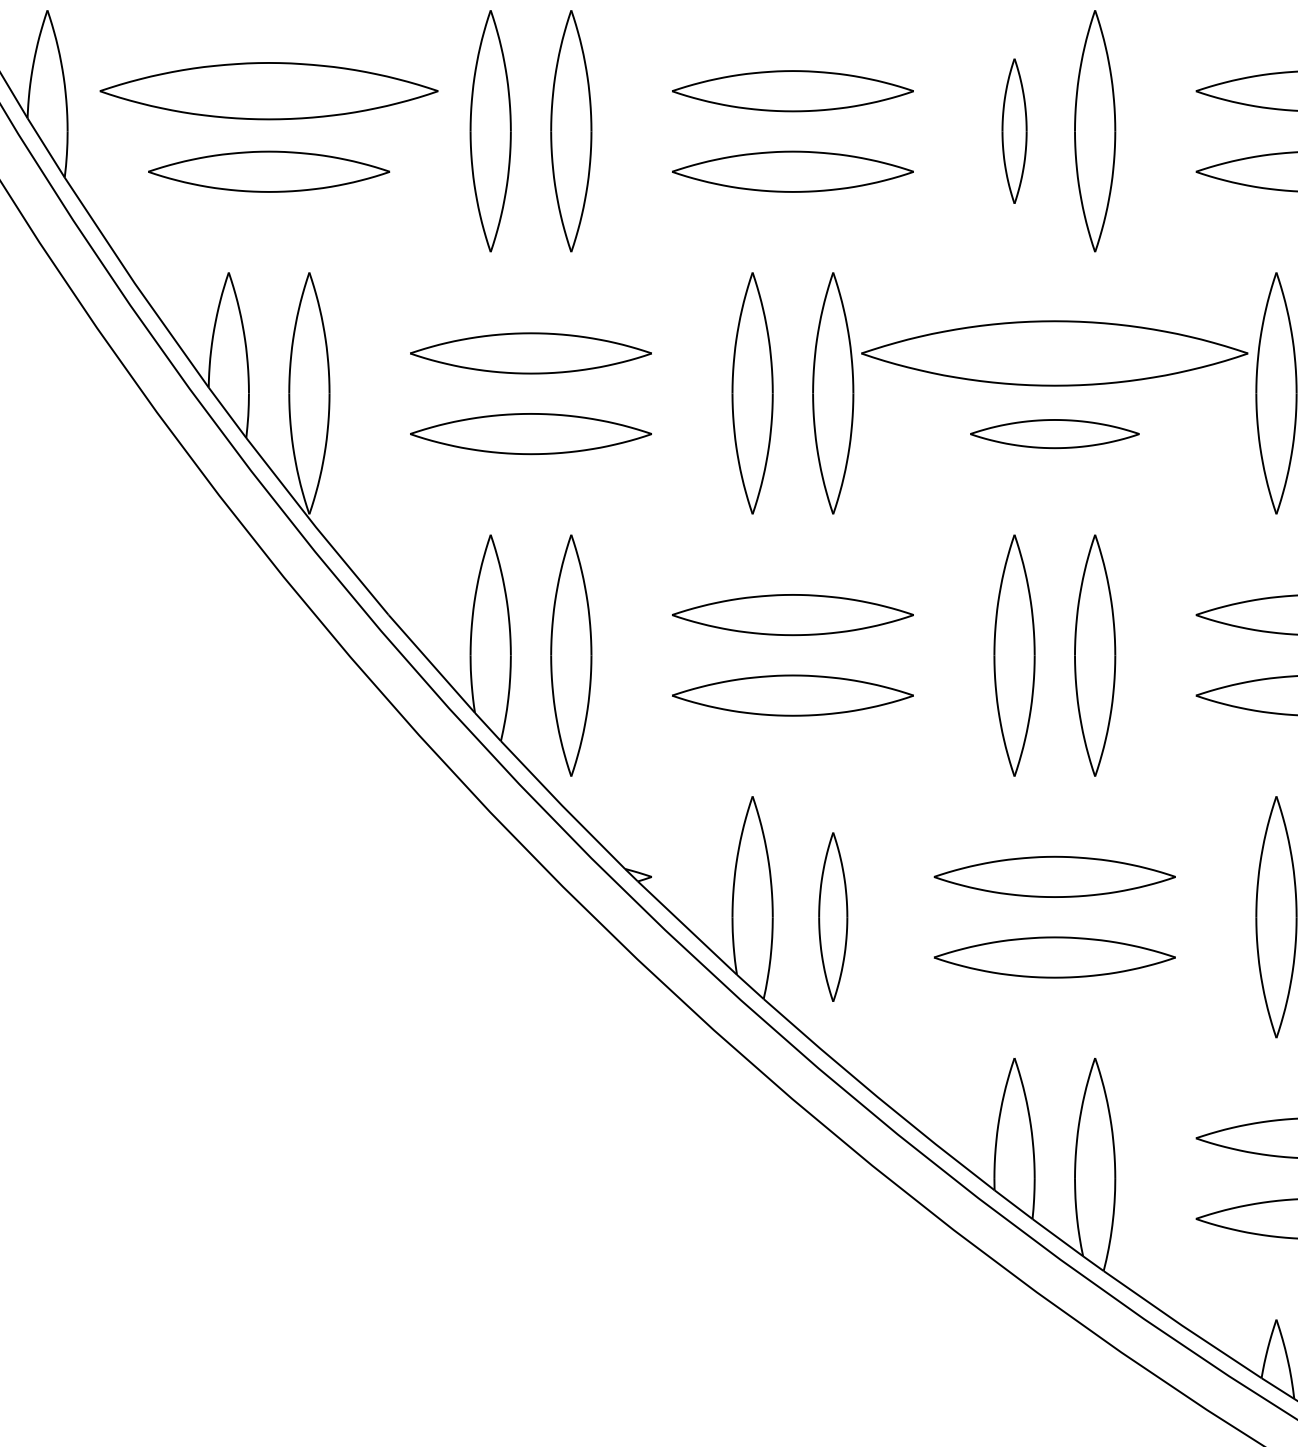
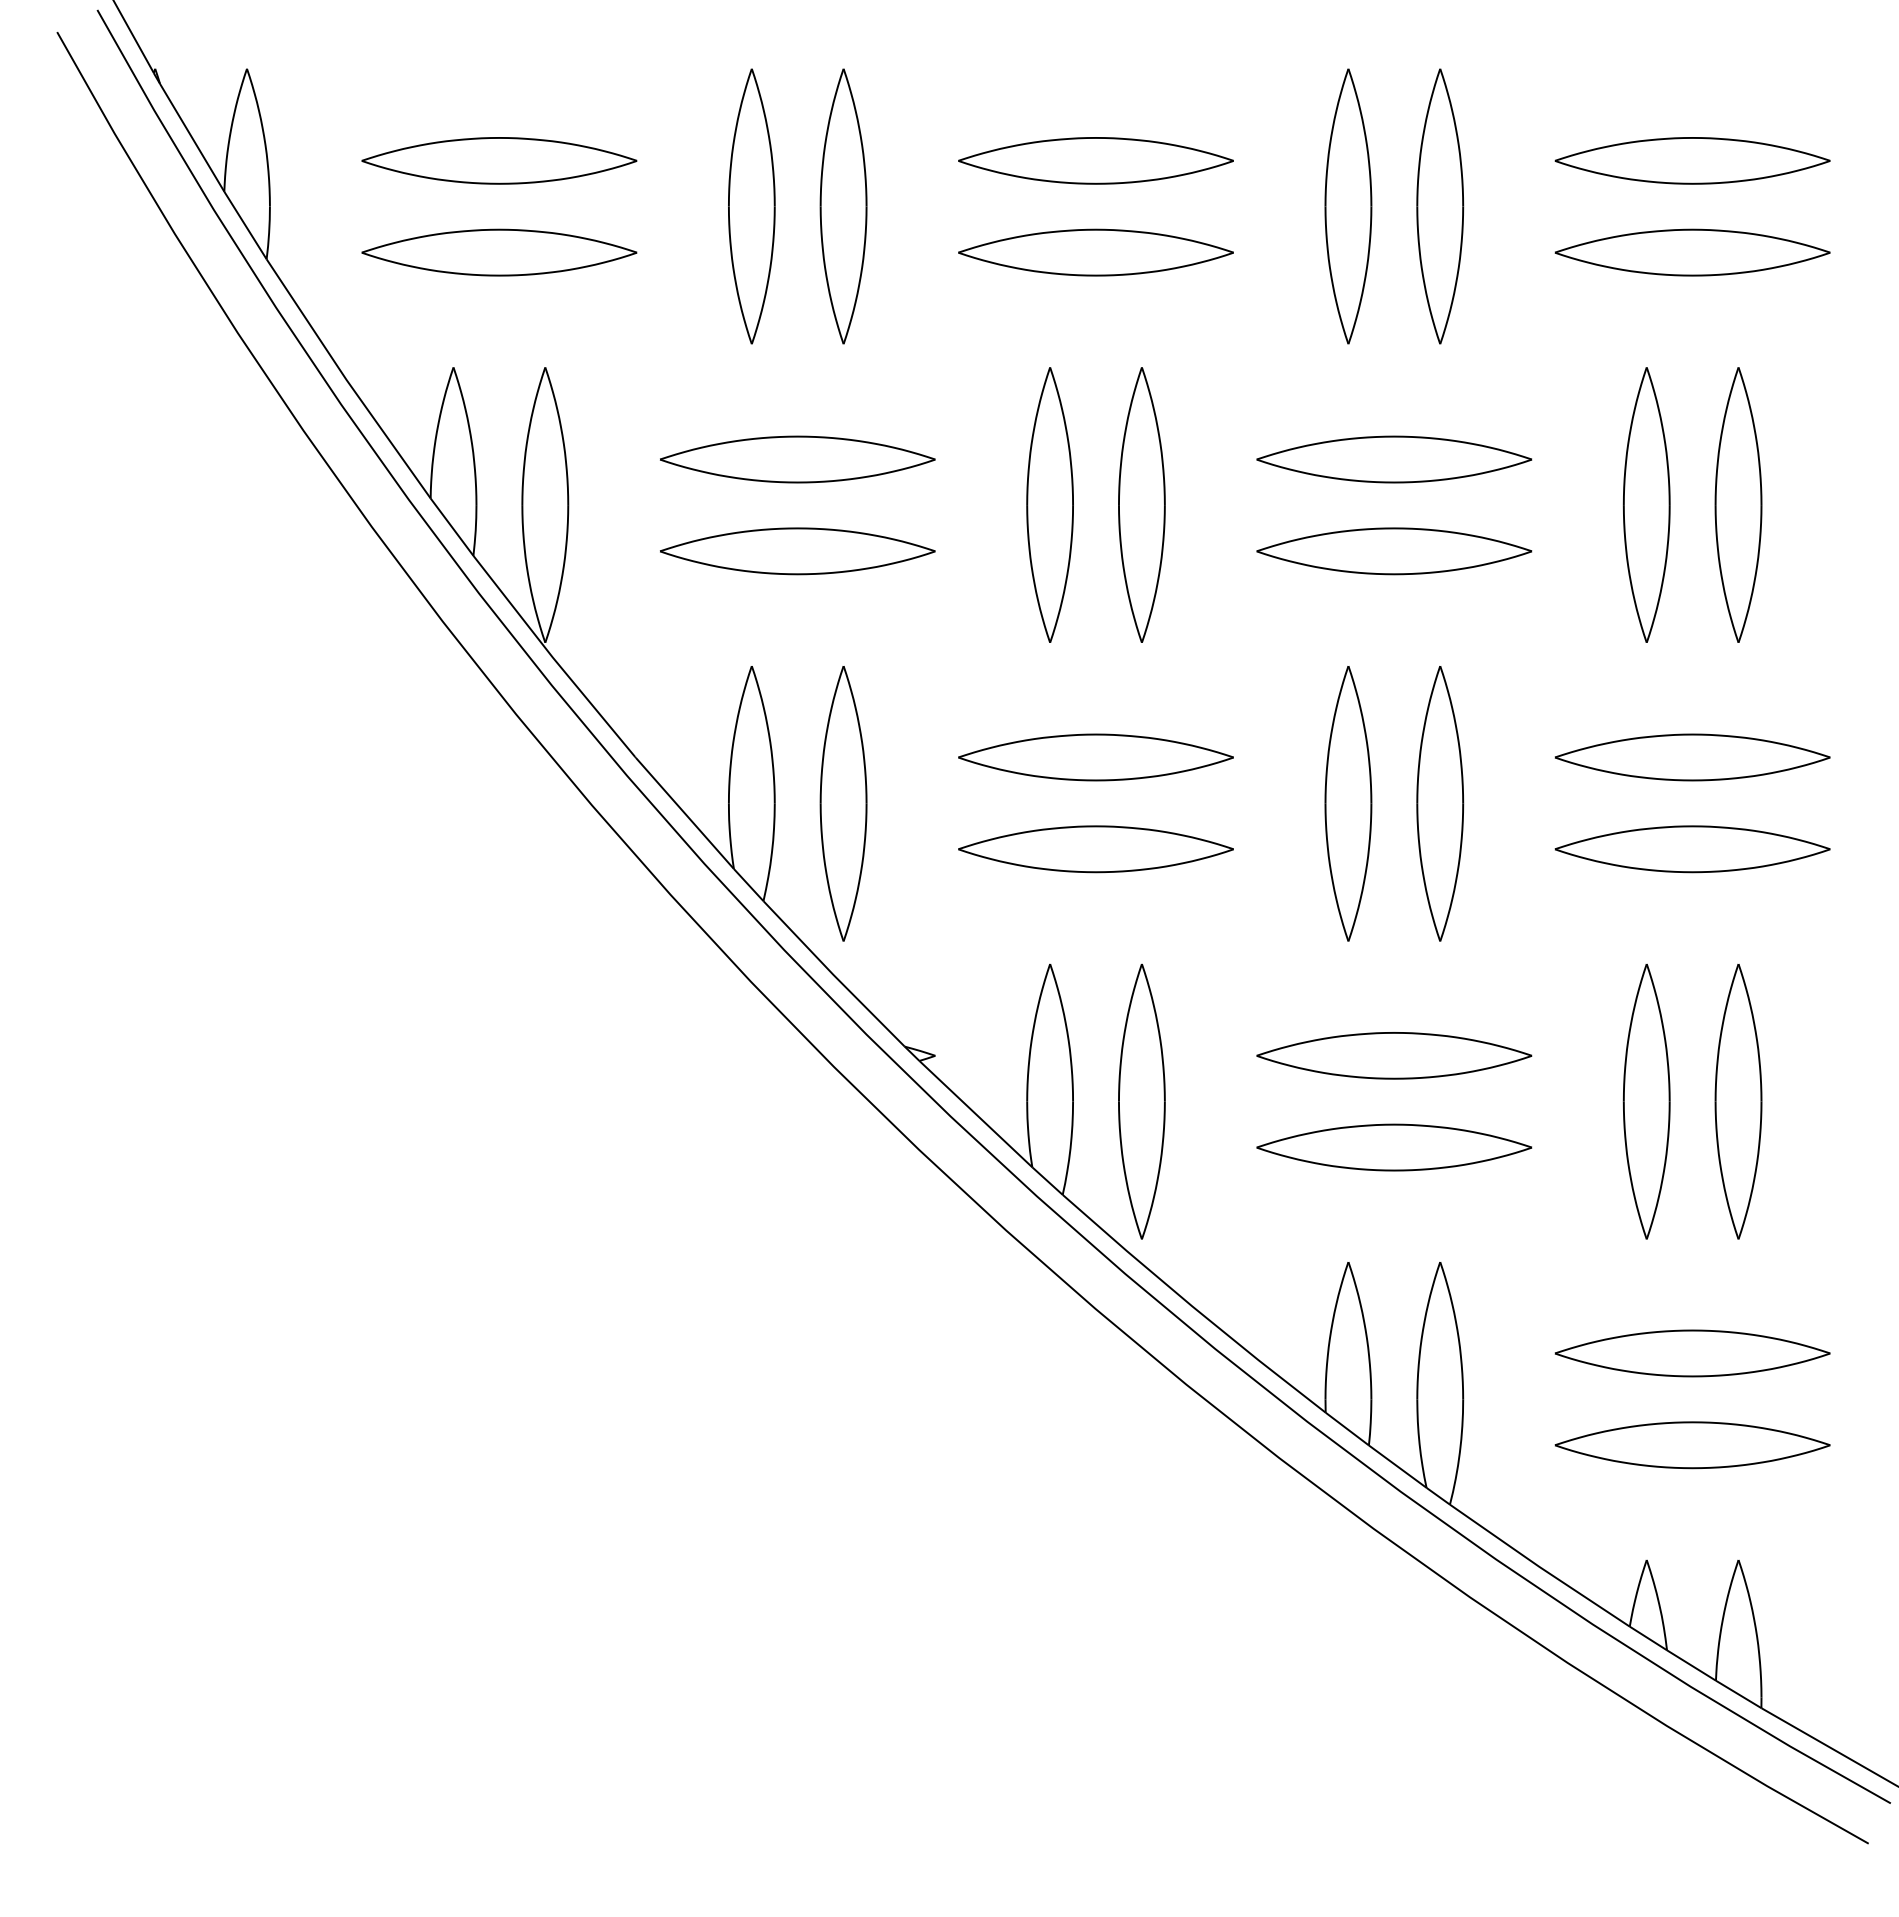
part: (269, 90) -> (499, 160), size x0.71
part: (1014, 131) -> (1348, 206), size x1.67
part: (1054, 353) -> (1394, 459), size x0.62
part: (1054, 434) -> (1394, 551), size x1.43
part: (832, 917) -> (1141, 1101), size x1.43

